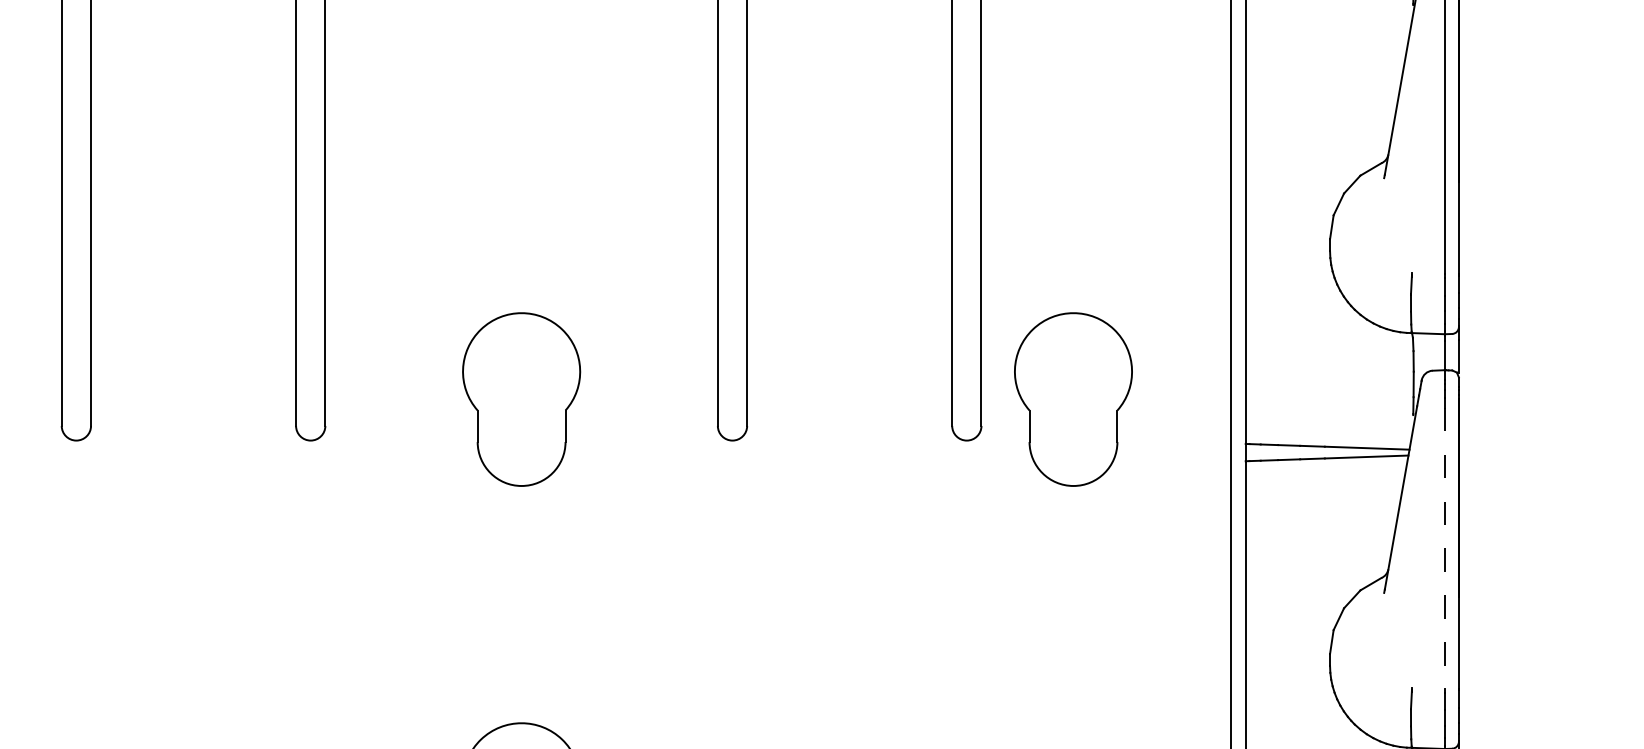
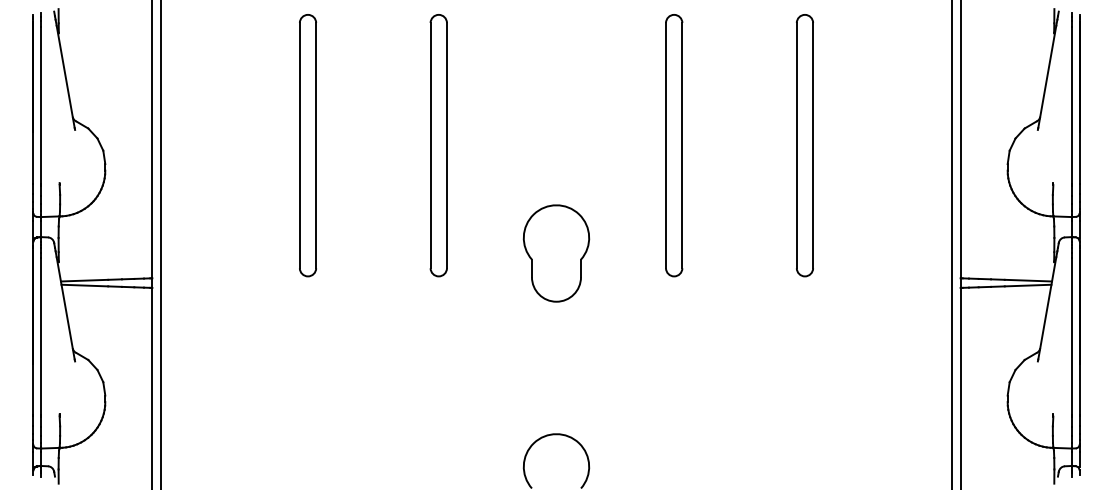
part: (1073, 399) -> (864, 253), removed
line: (1444, 550) -> (1071, 337), dashed -> solid

